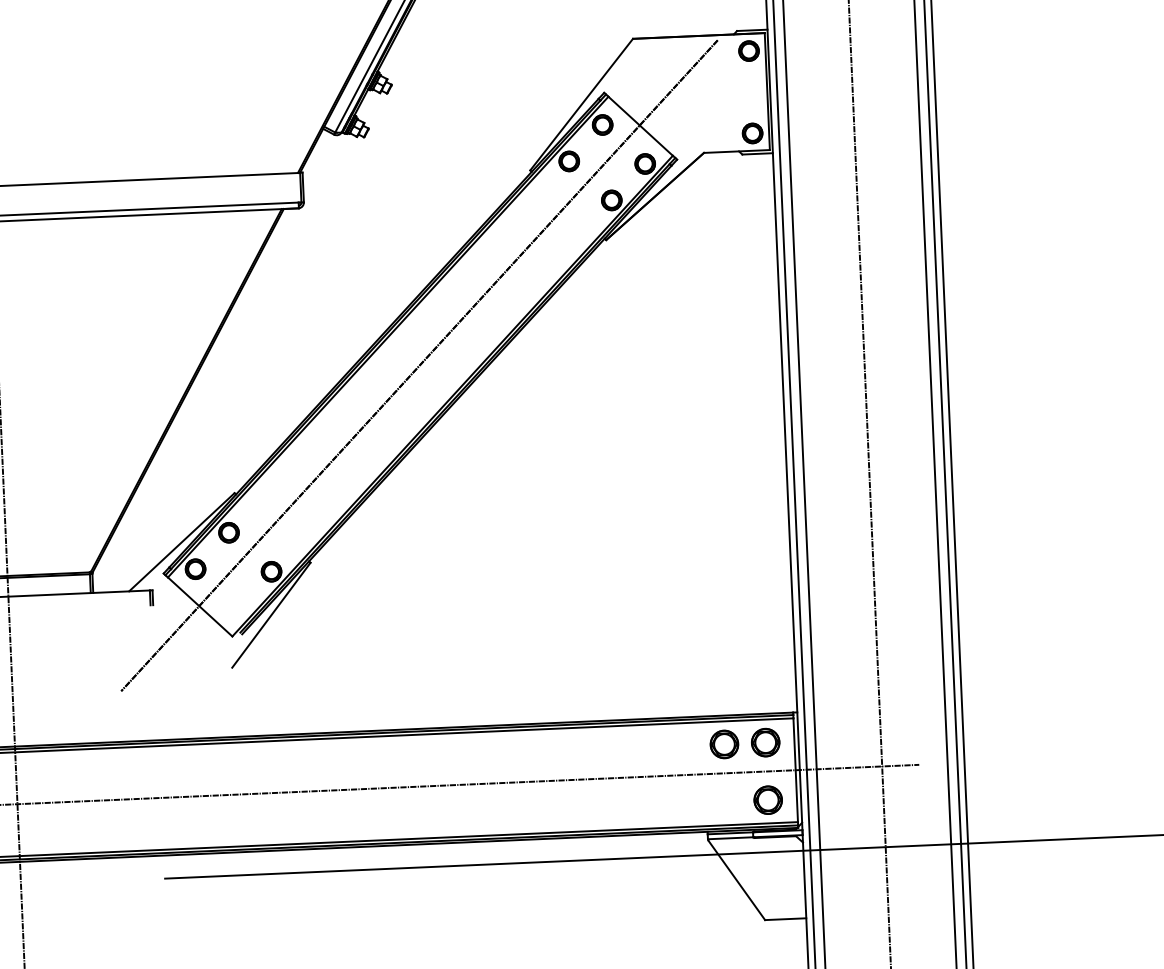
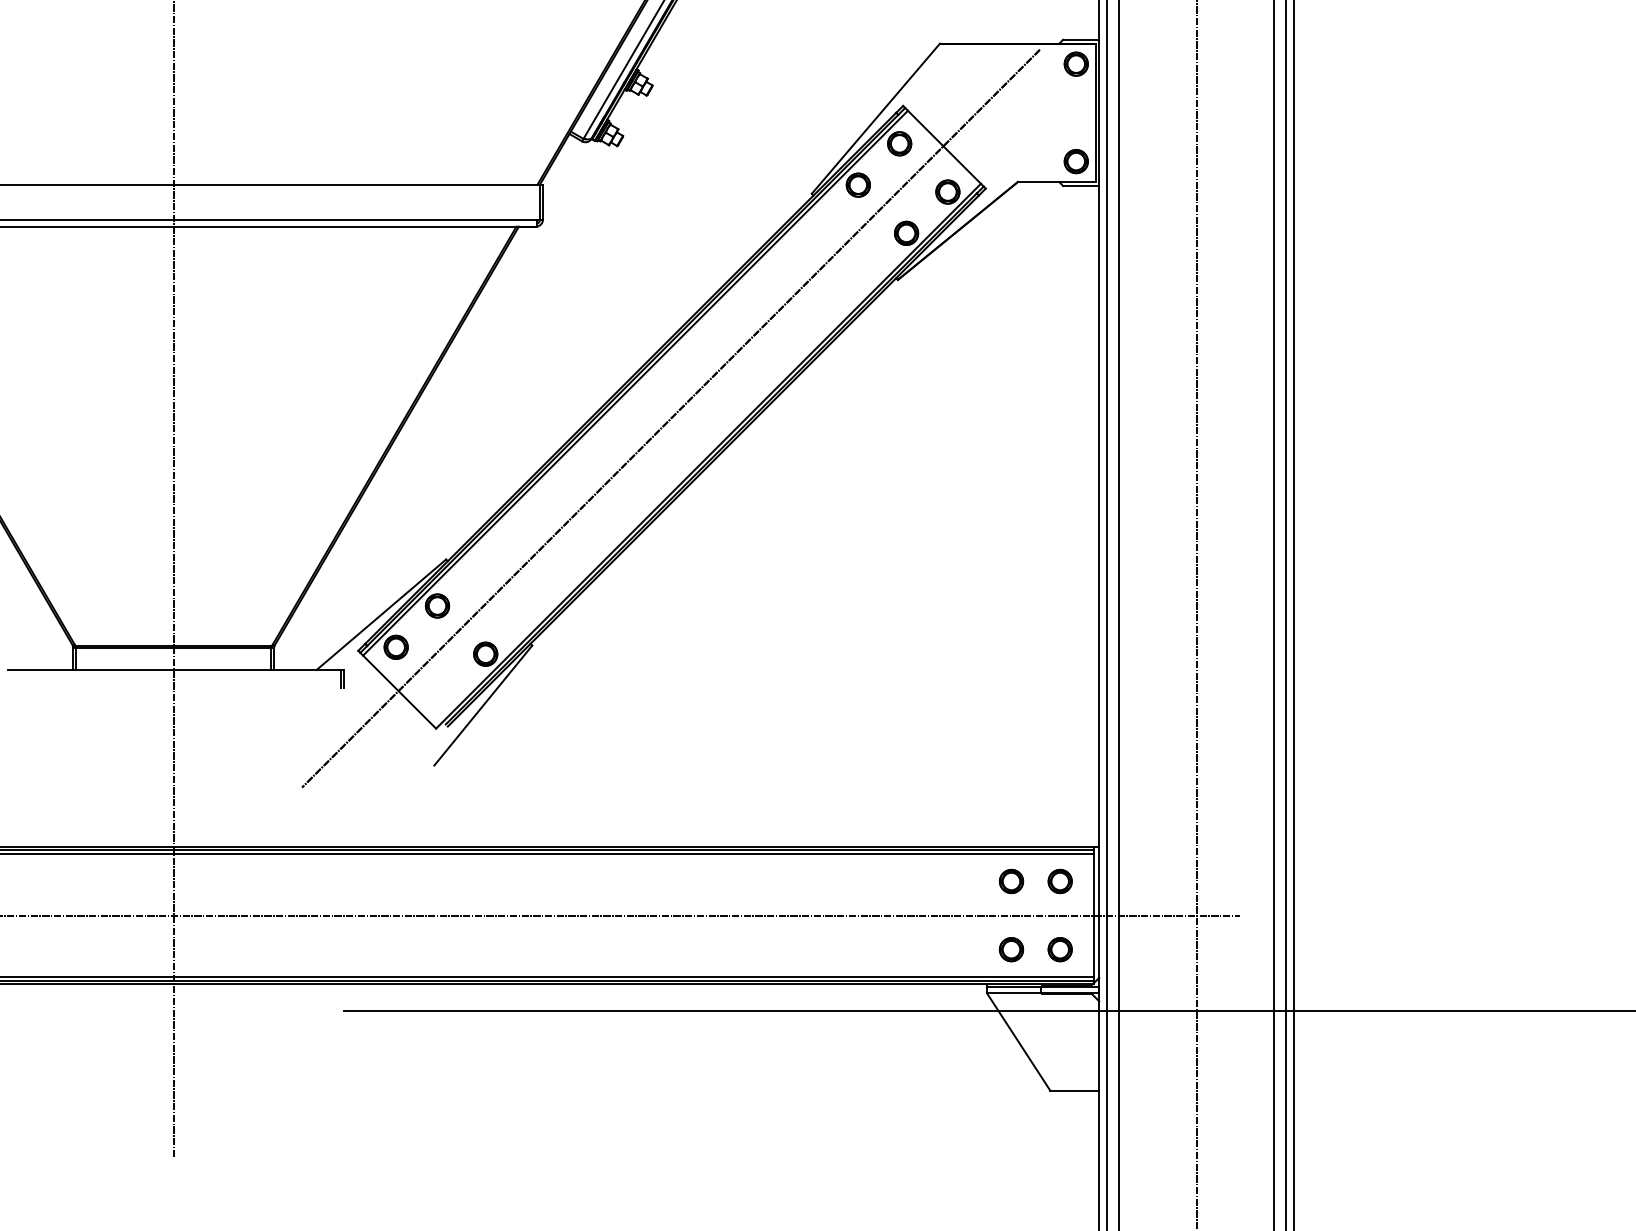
part: (765, 742) -> (1059, 881), size x0.71
part: (724, 744) -> (1011, 881), size x0.71
part: (767, 800) -> (1059, 949), size x0.71
part: (726, 801) -> (1011, 949), added

